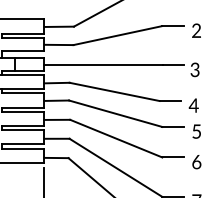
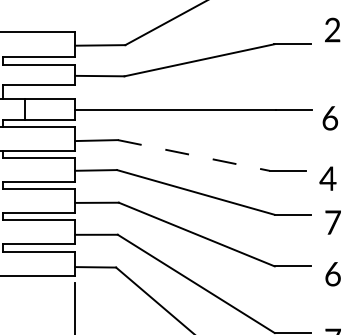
text: (196, 30) -> (332, 29), moved
text: (194, 69) -> (329, 117), 3 -> 6
line: (114, 91) -> (193, 154), solid -> dashed
text: (196, 131) -> (332, 222), 5 -> 7

